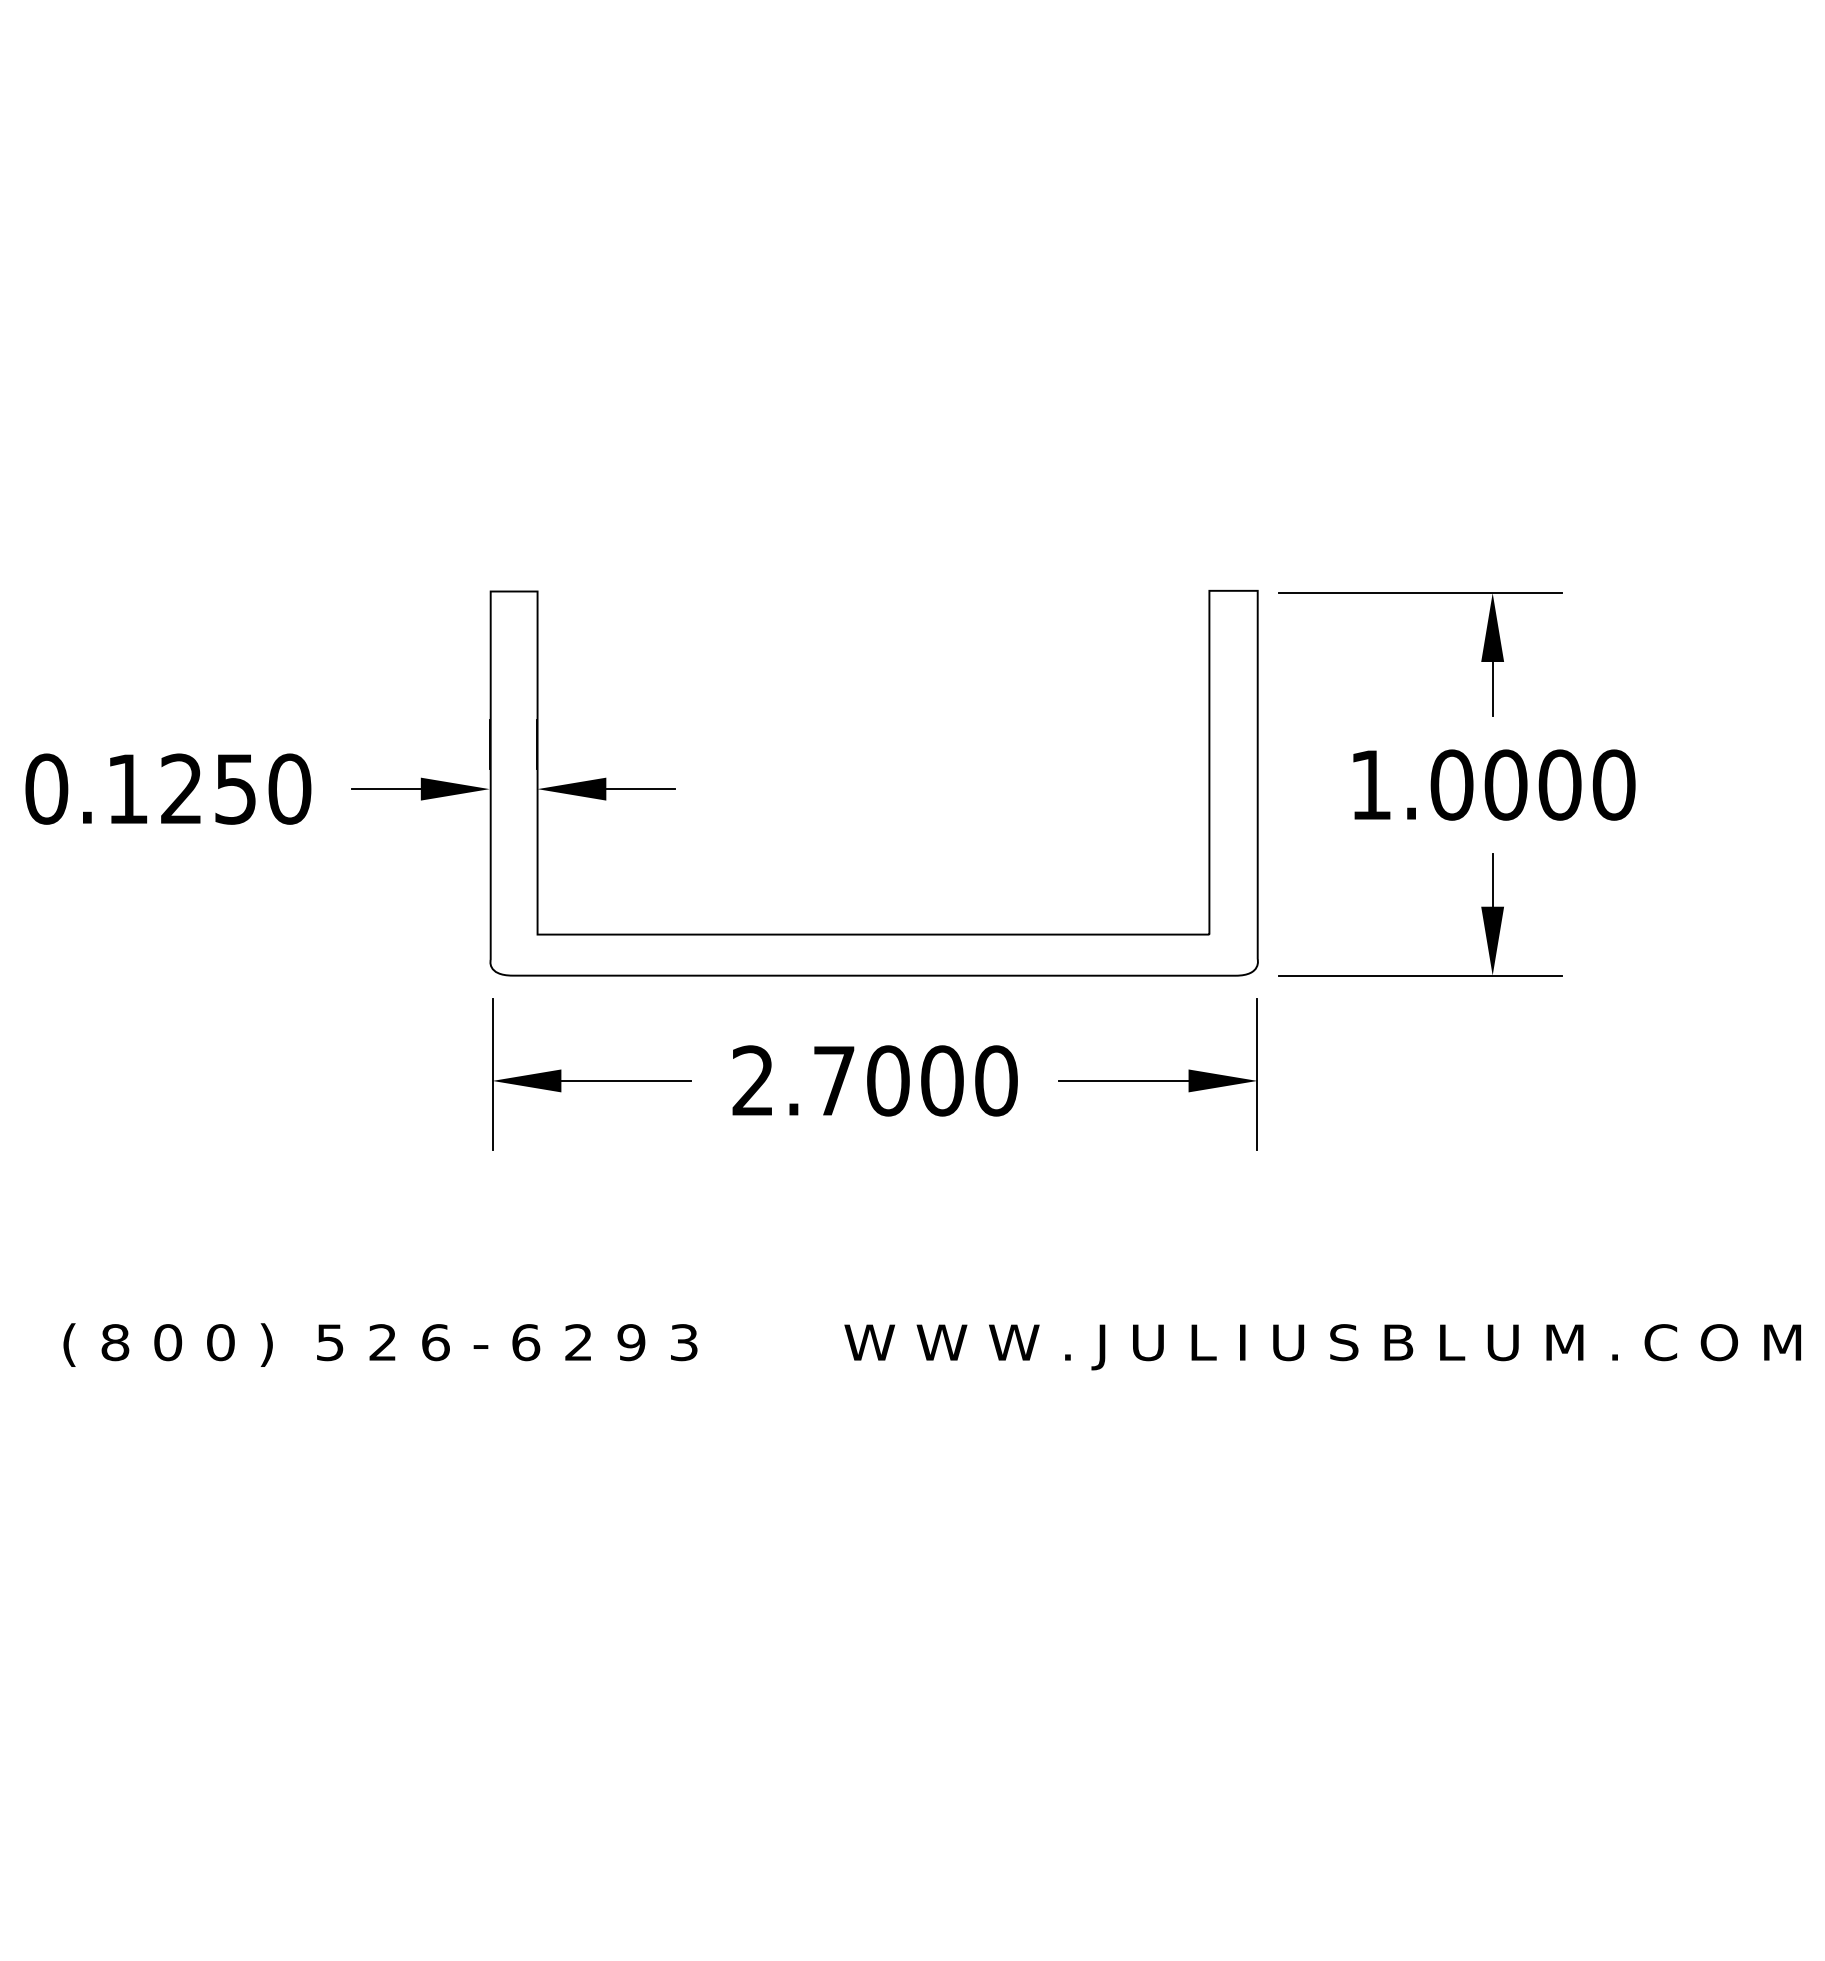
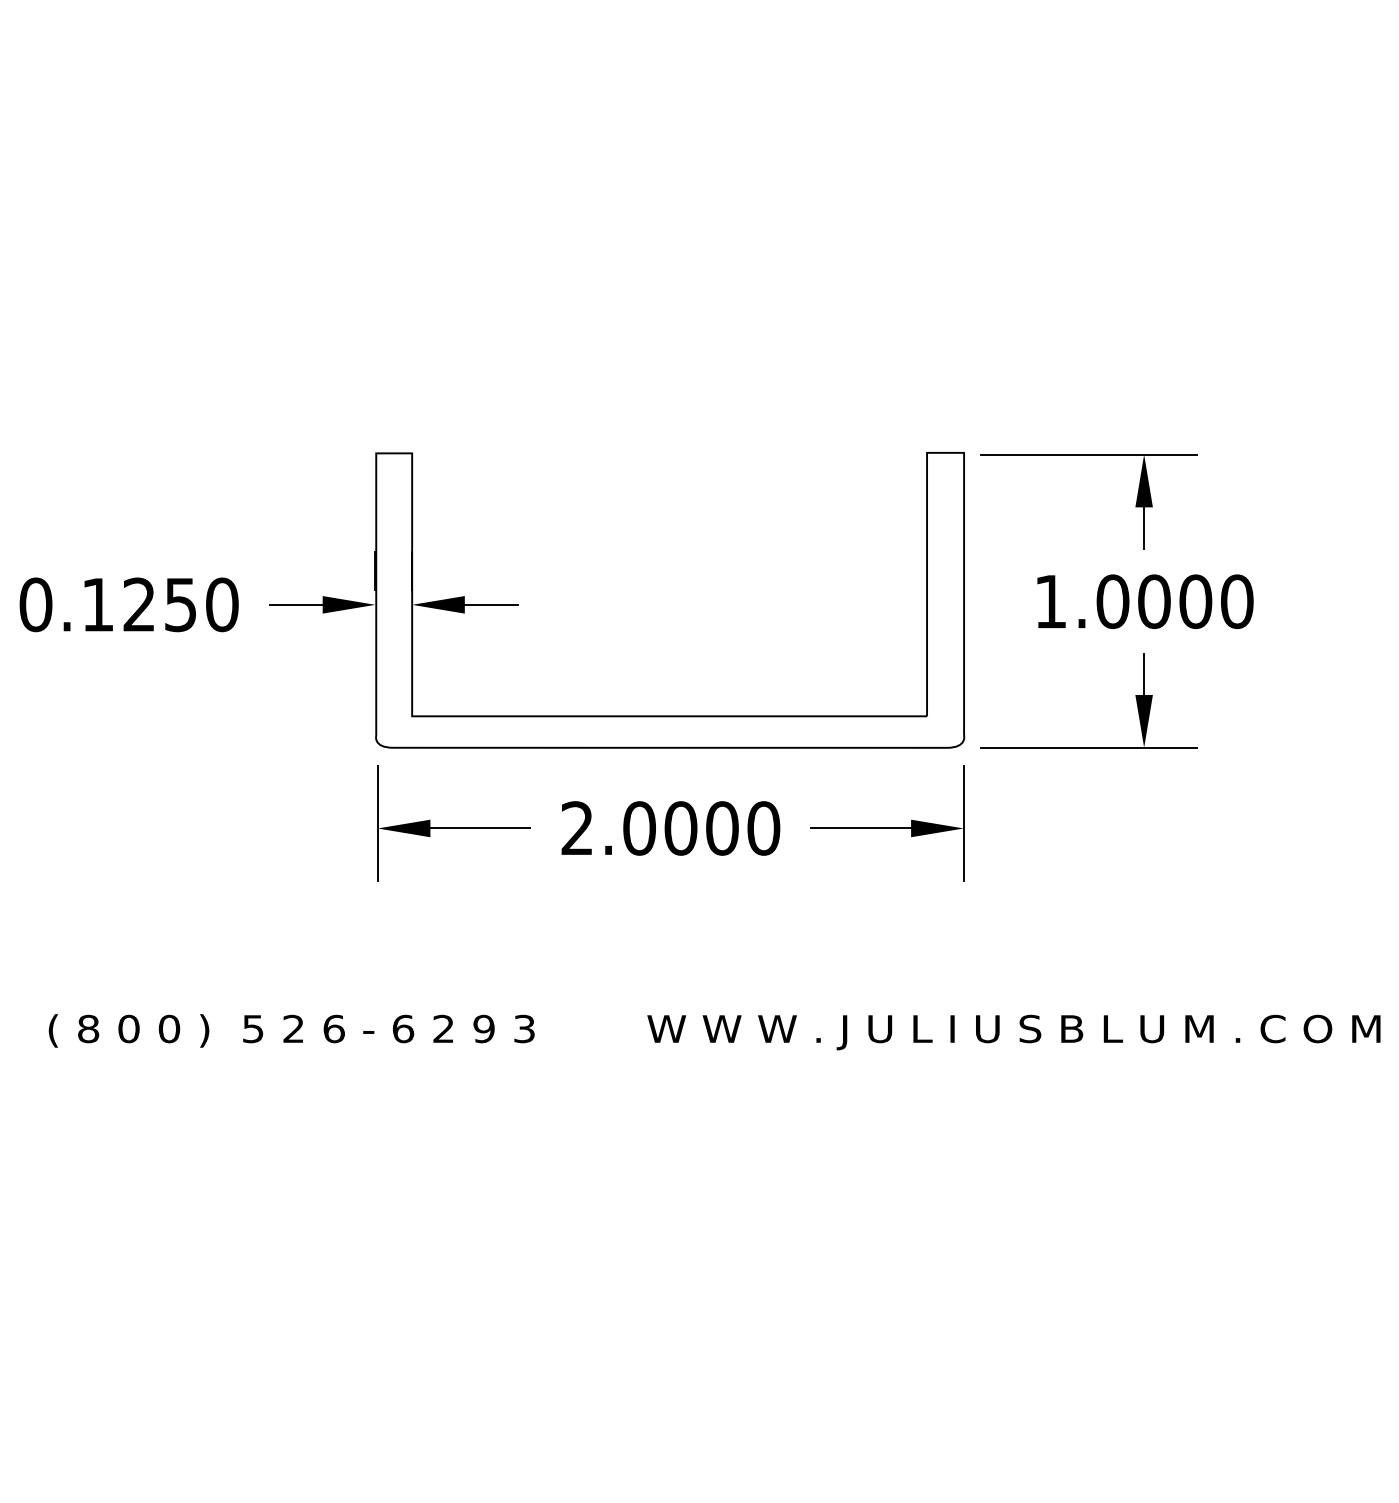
text: (834, 1080) -> (639, 828), 2.7000 -> 2.0000

